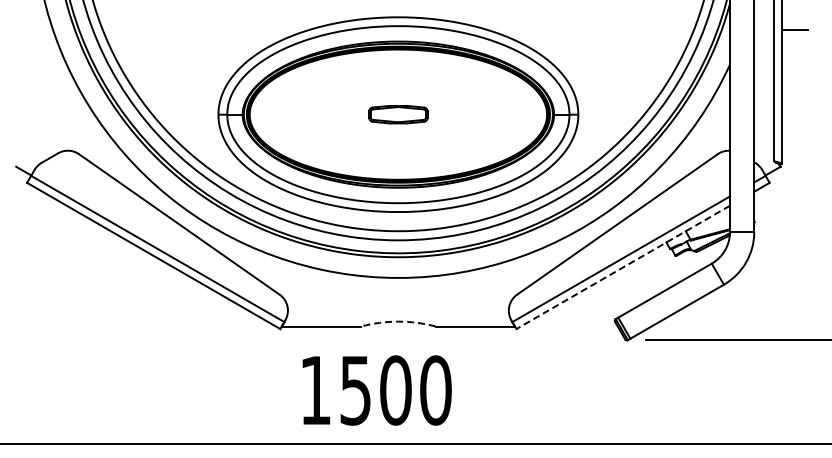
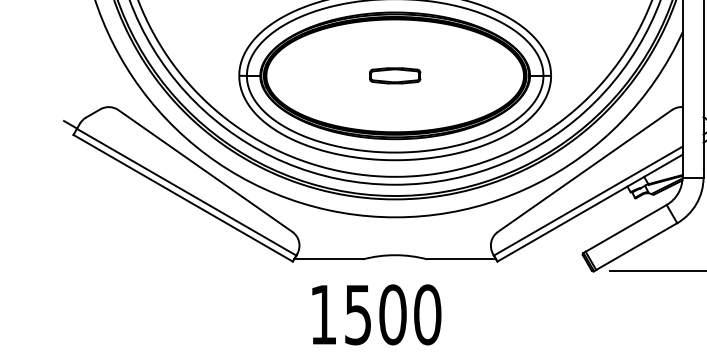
line: (622, 267) -> (589, 208), dashed -> solid
arc: (398, 321) -> (395, 255), dashed -> solid

